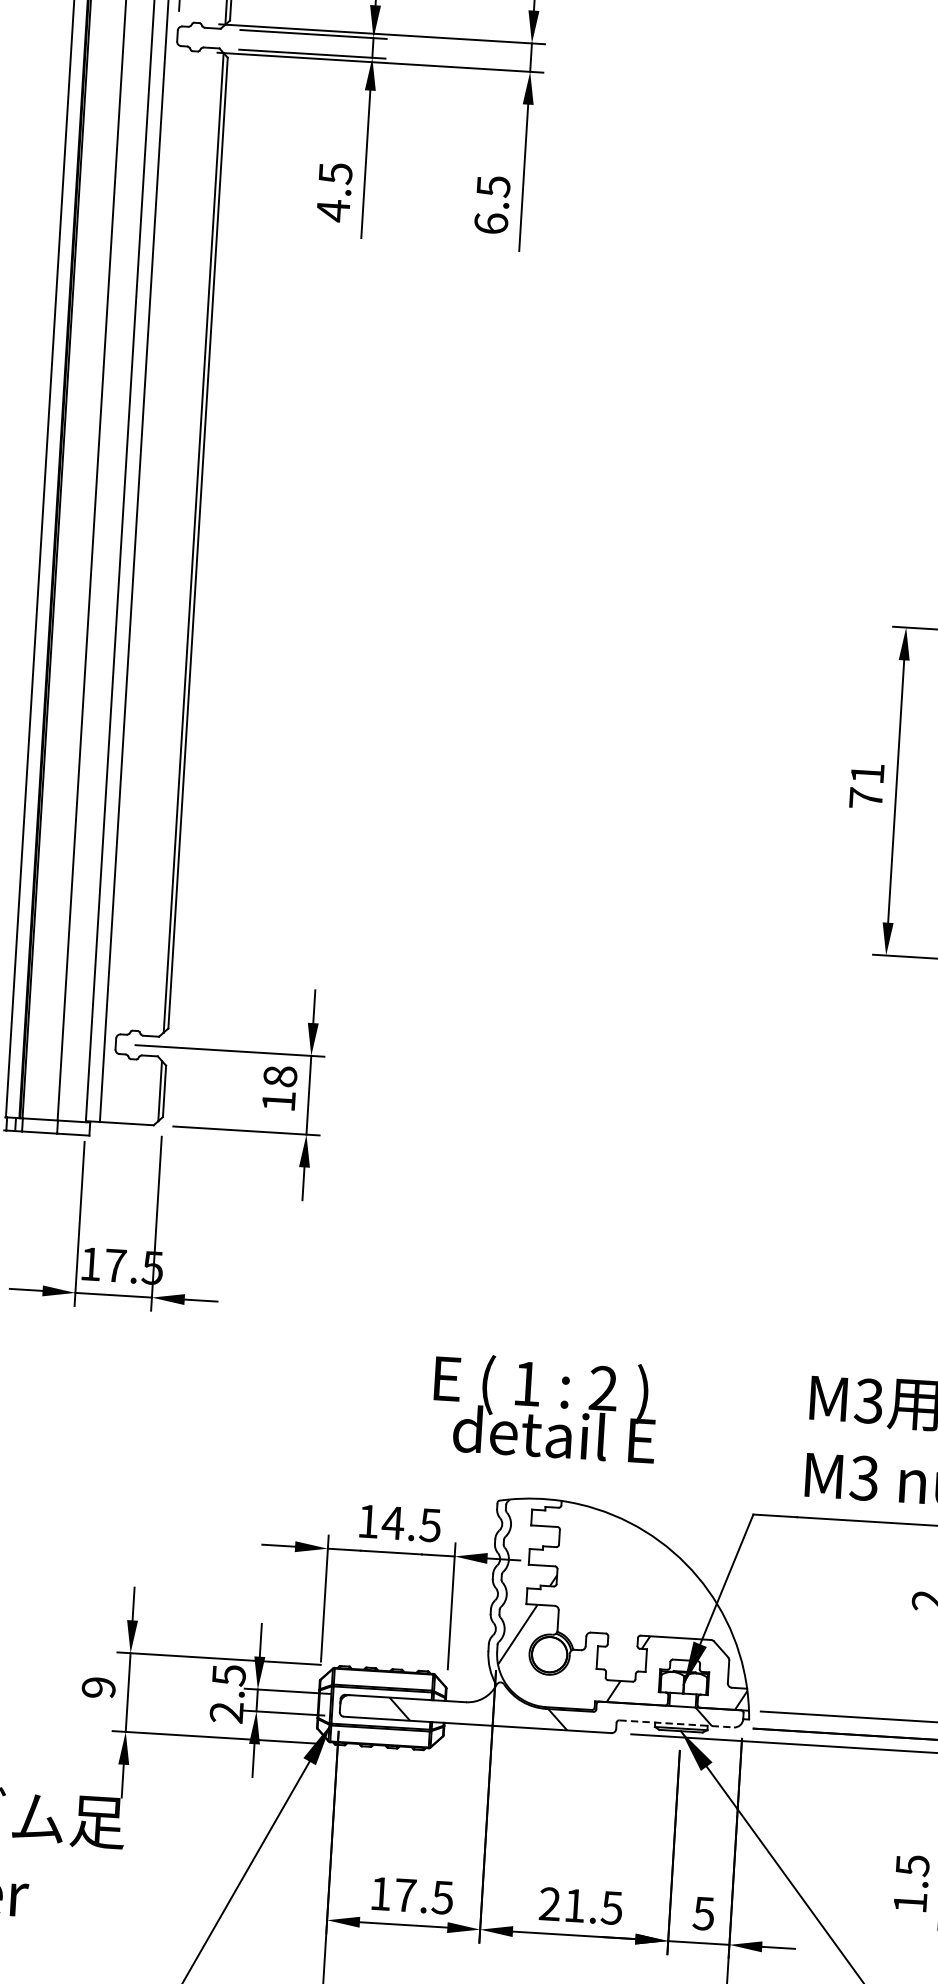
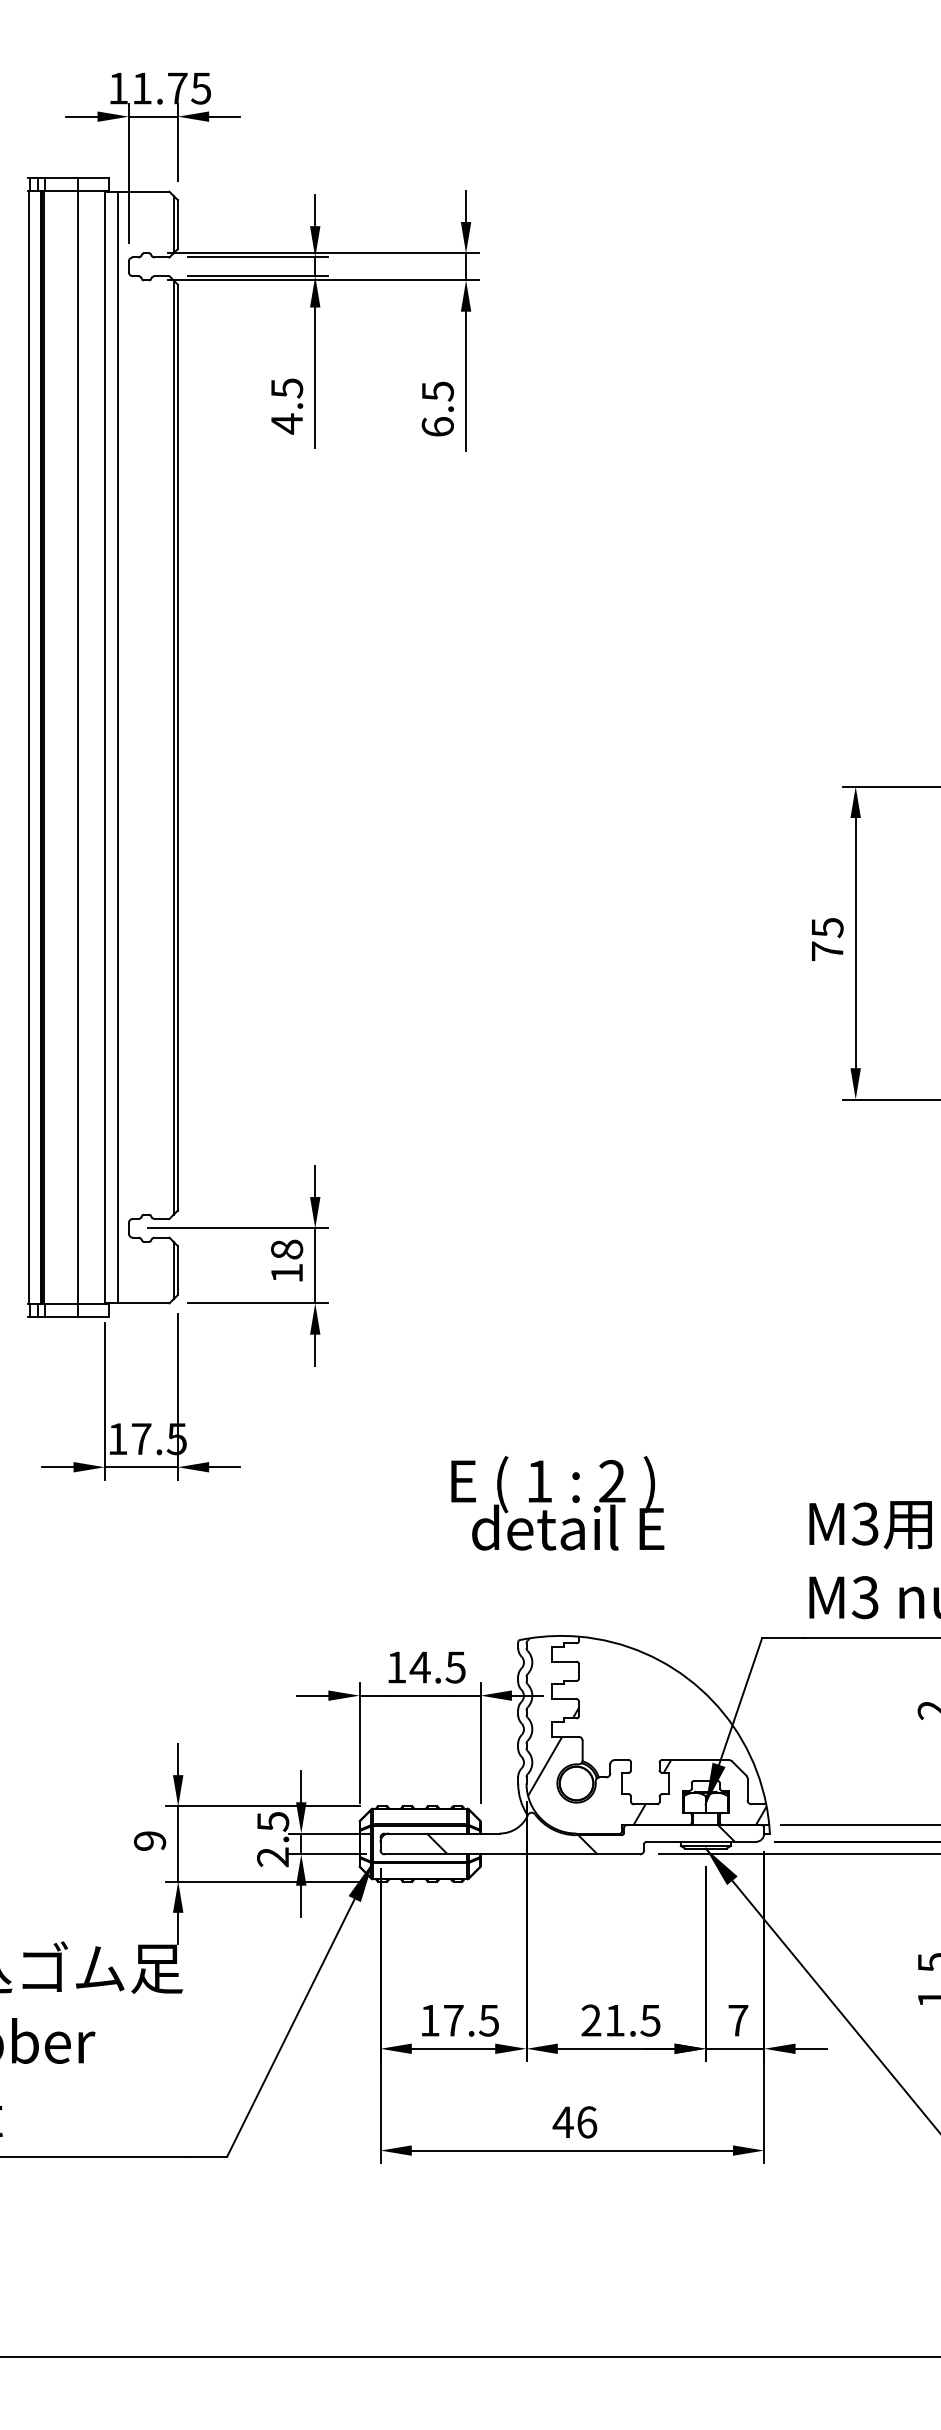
text: (867, 774) -> (827, 928), 71 -> 75
text: (544, 1408) -> (557, 1503), moved
line: (676, 1723) -> (701, 1841), dashed -> solid
text: (704, 1913) -> (738, 2020), 5 -> 7

